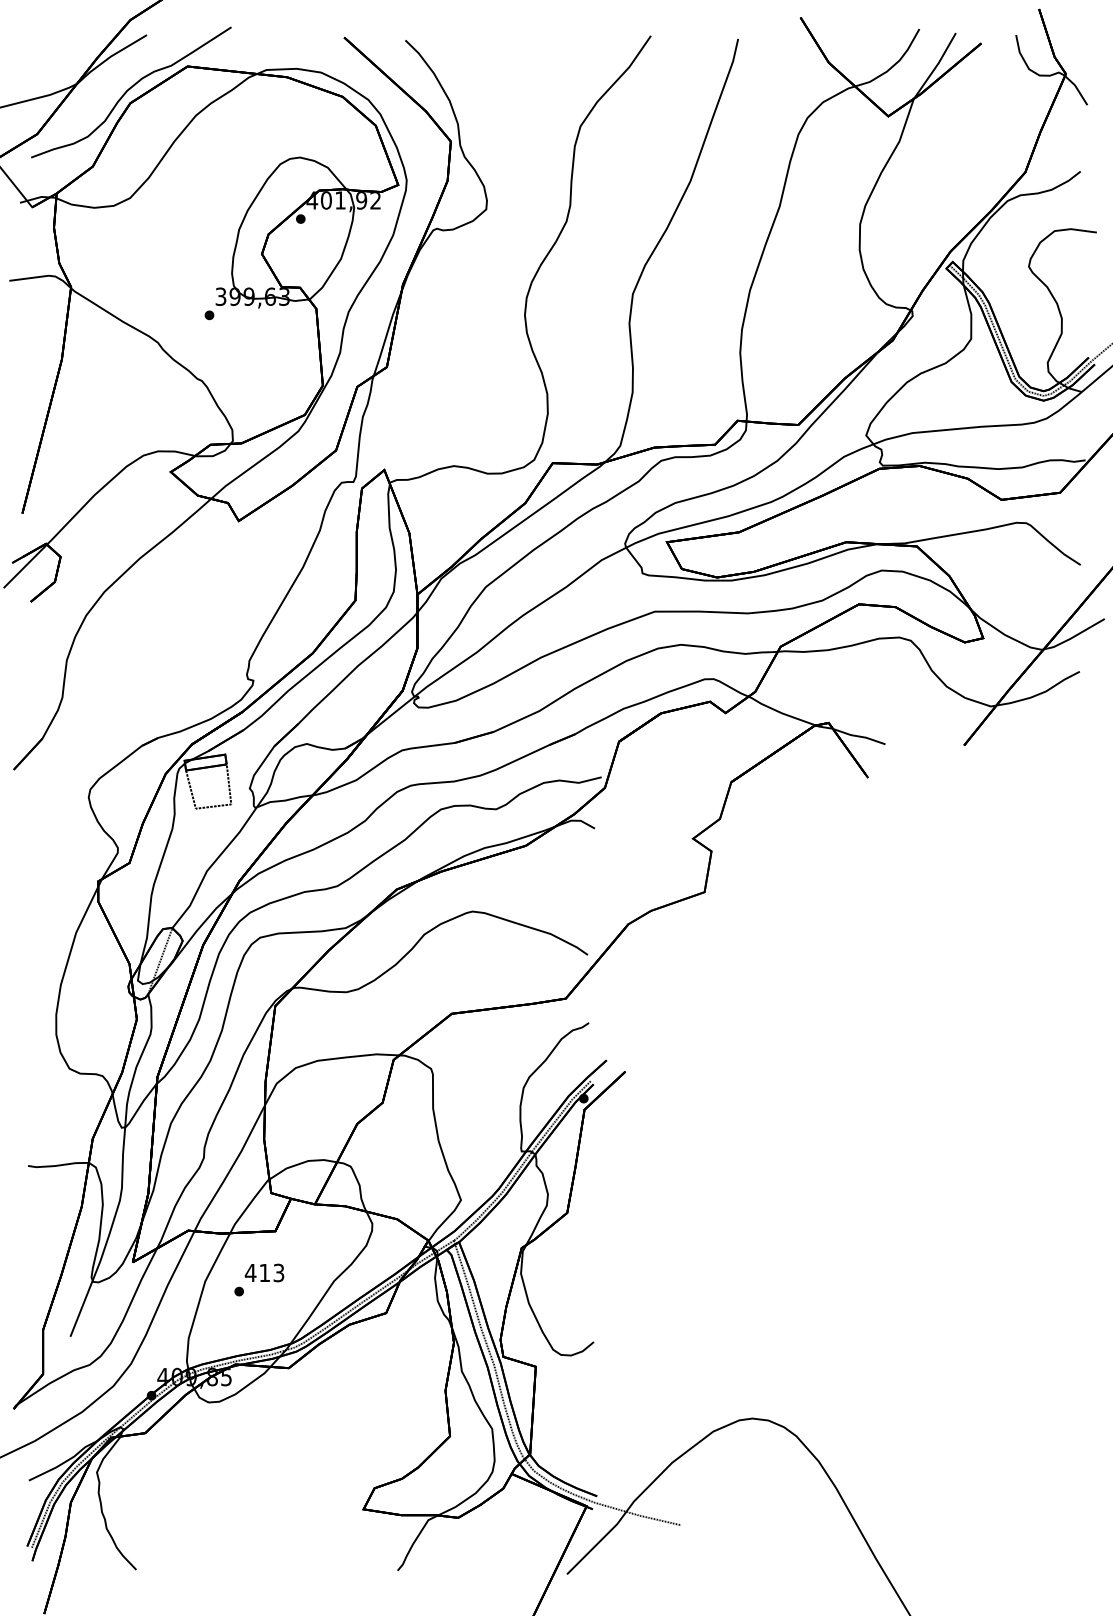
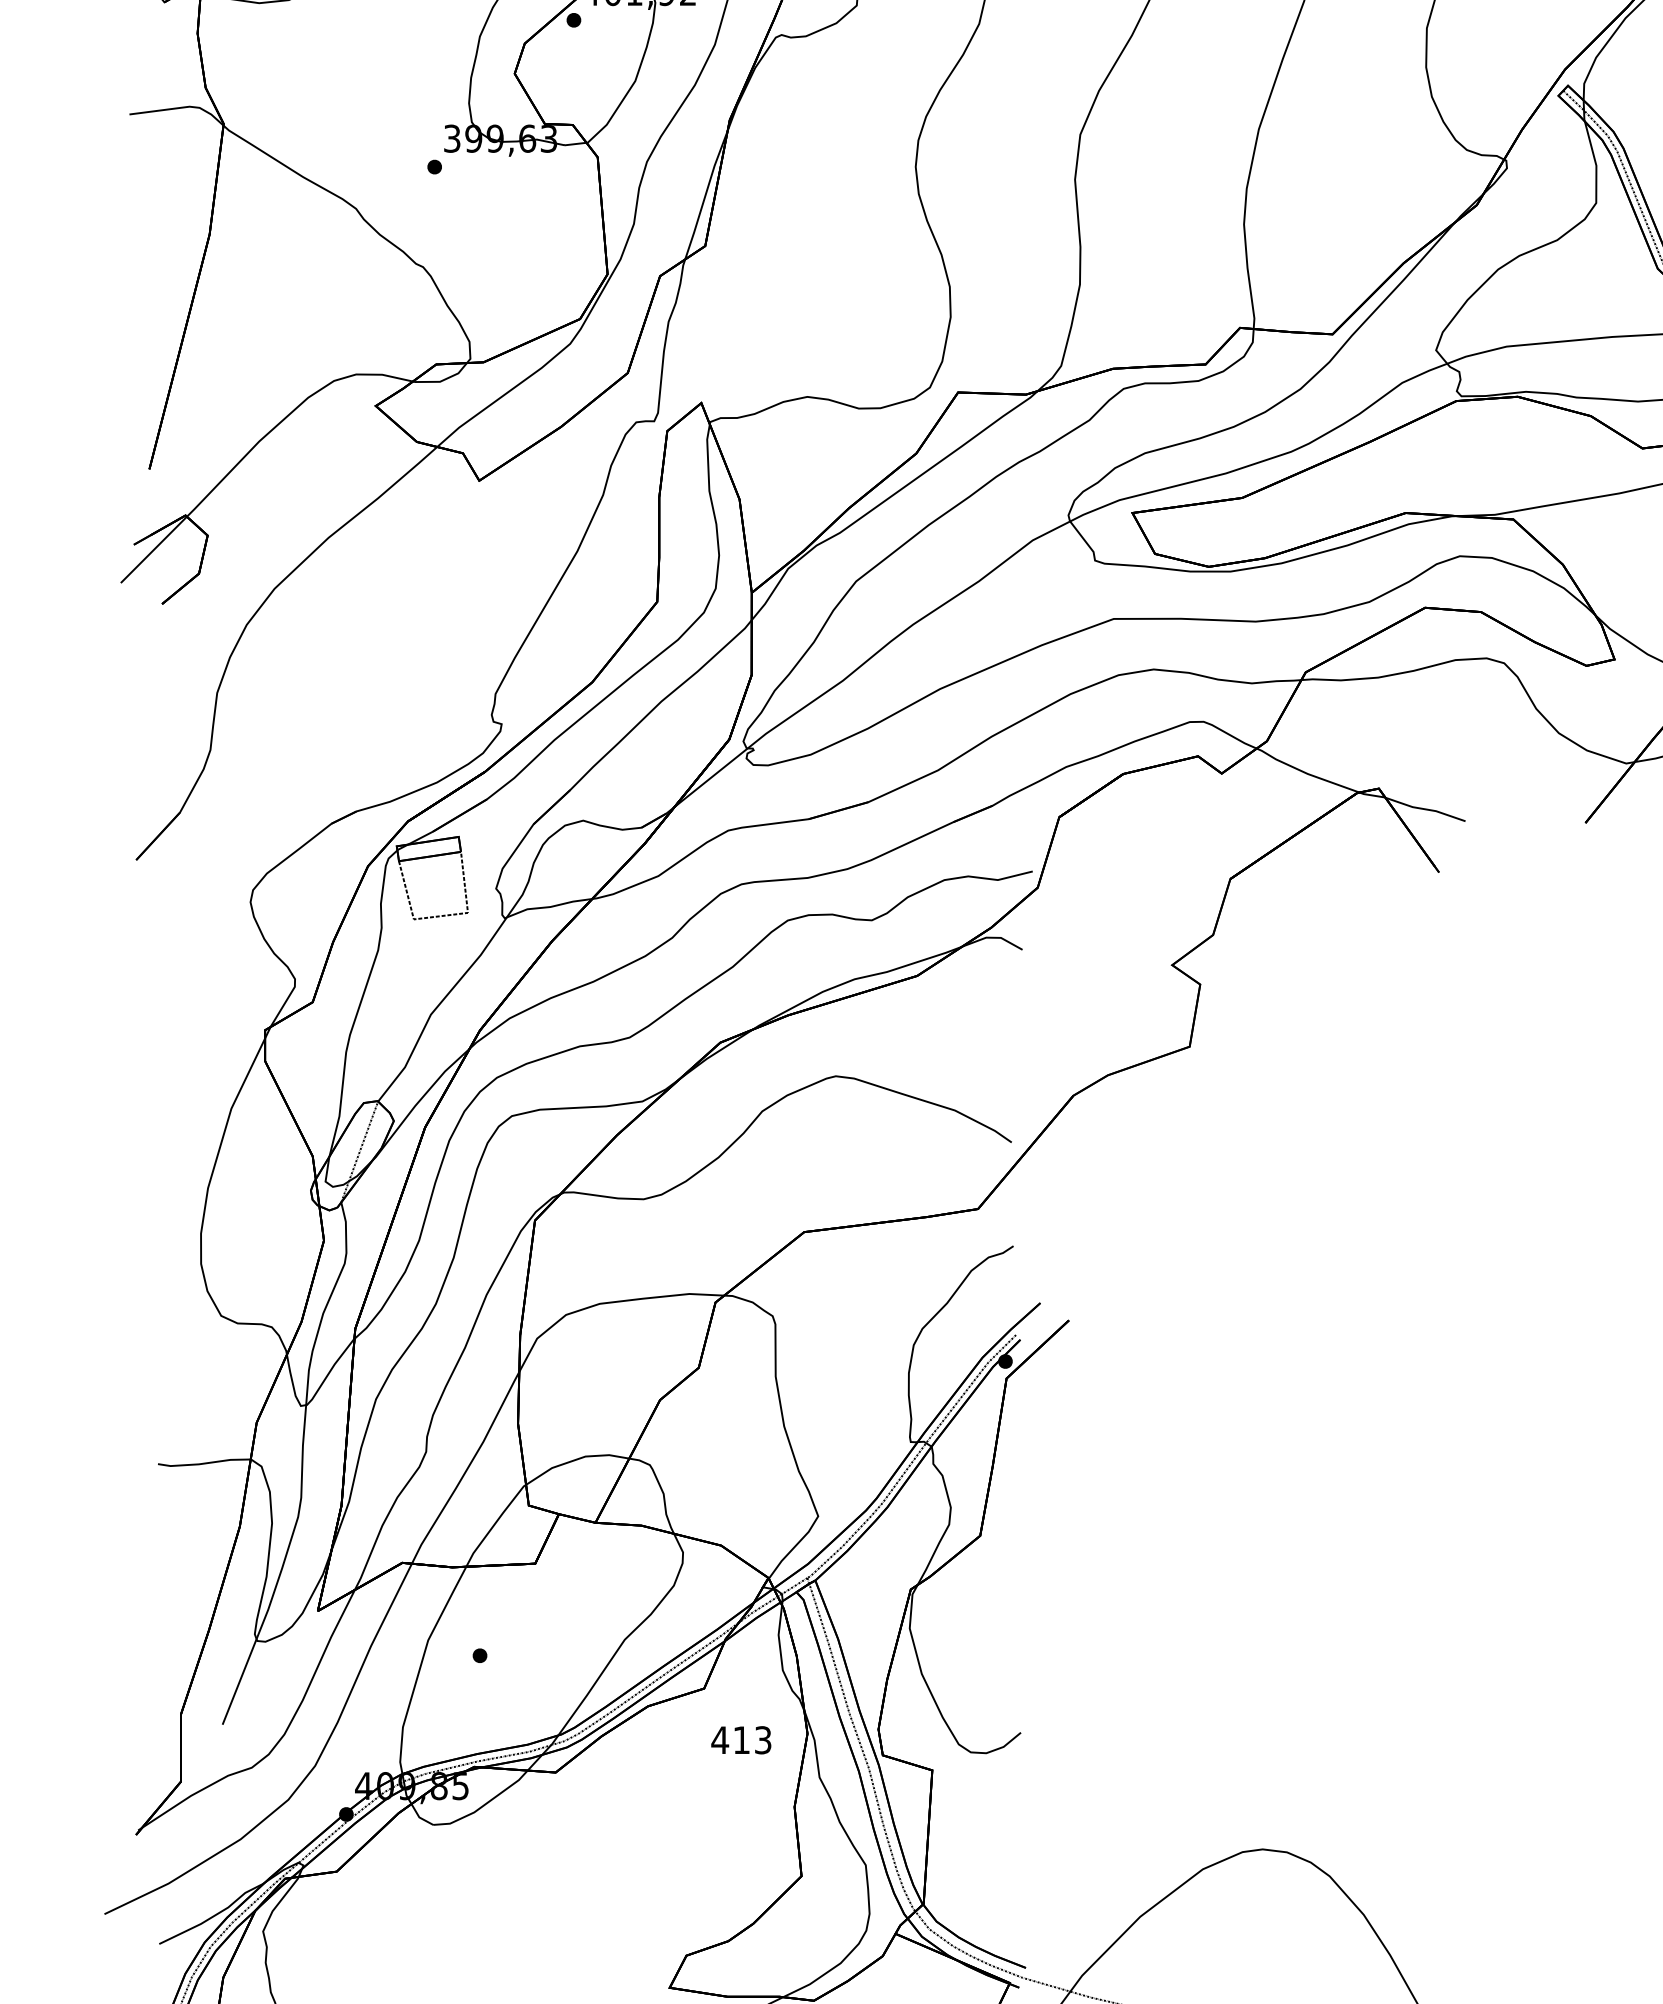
text: (264, 1272) -> (741, 1739), moved

